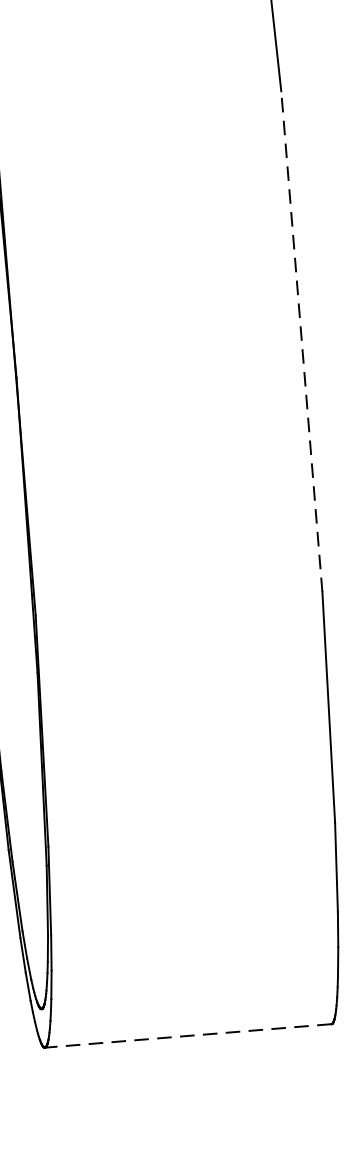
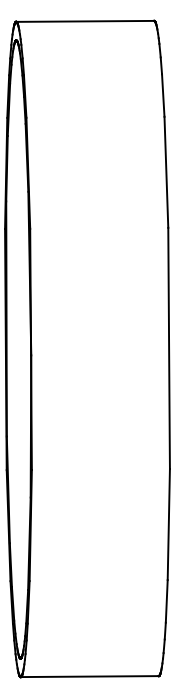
line: (302, 341) -> (169, 348), dashed -> solid
line: (187, 1035) -> (89, 676), dashed -> solid

